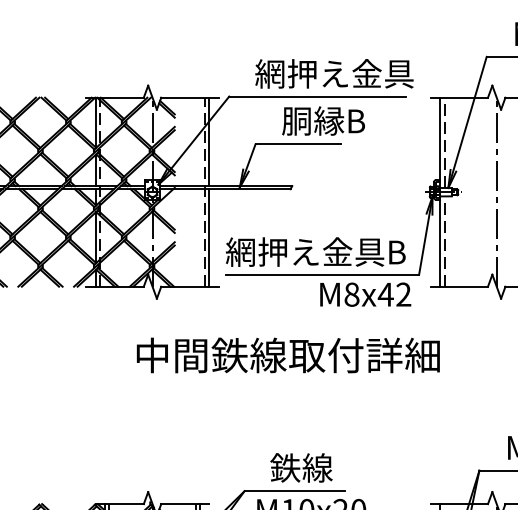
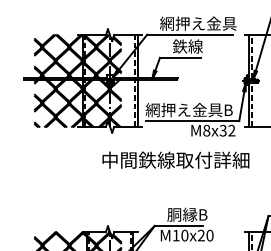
text: (322, 120) -> (192, 46), 胴縁B -> 鉄線
text: (384, 294) -> (222, 130), M8x42 -> M8x32
text: (312, 467) -> (187, 214), 鉄線 -> 胴縁B

